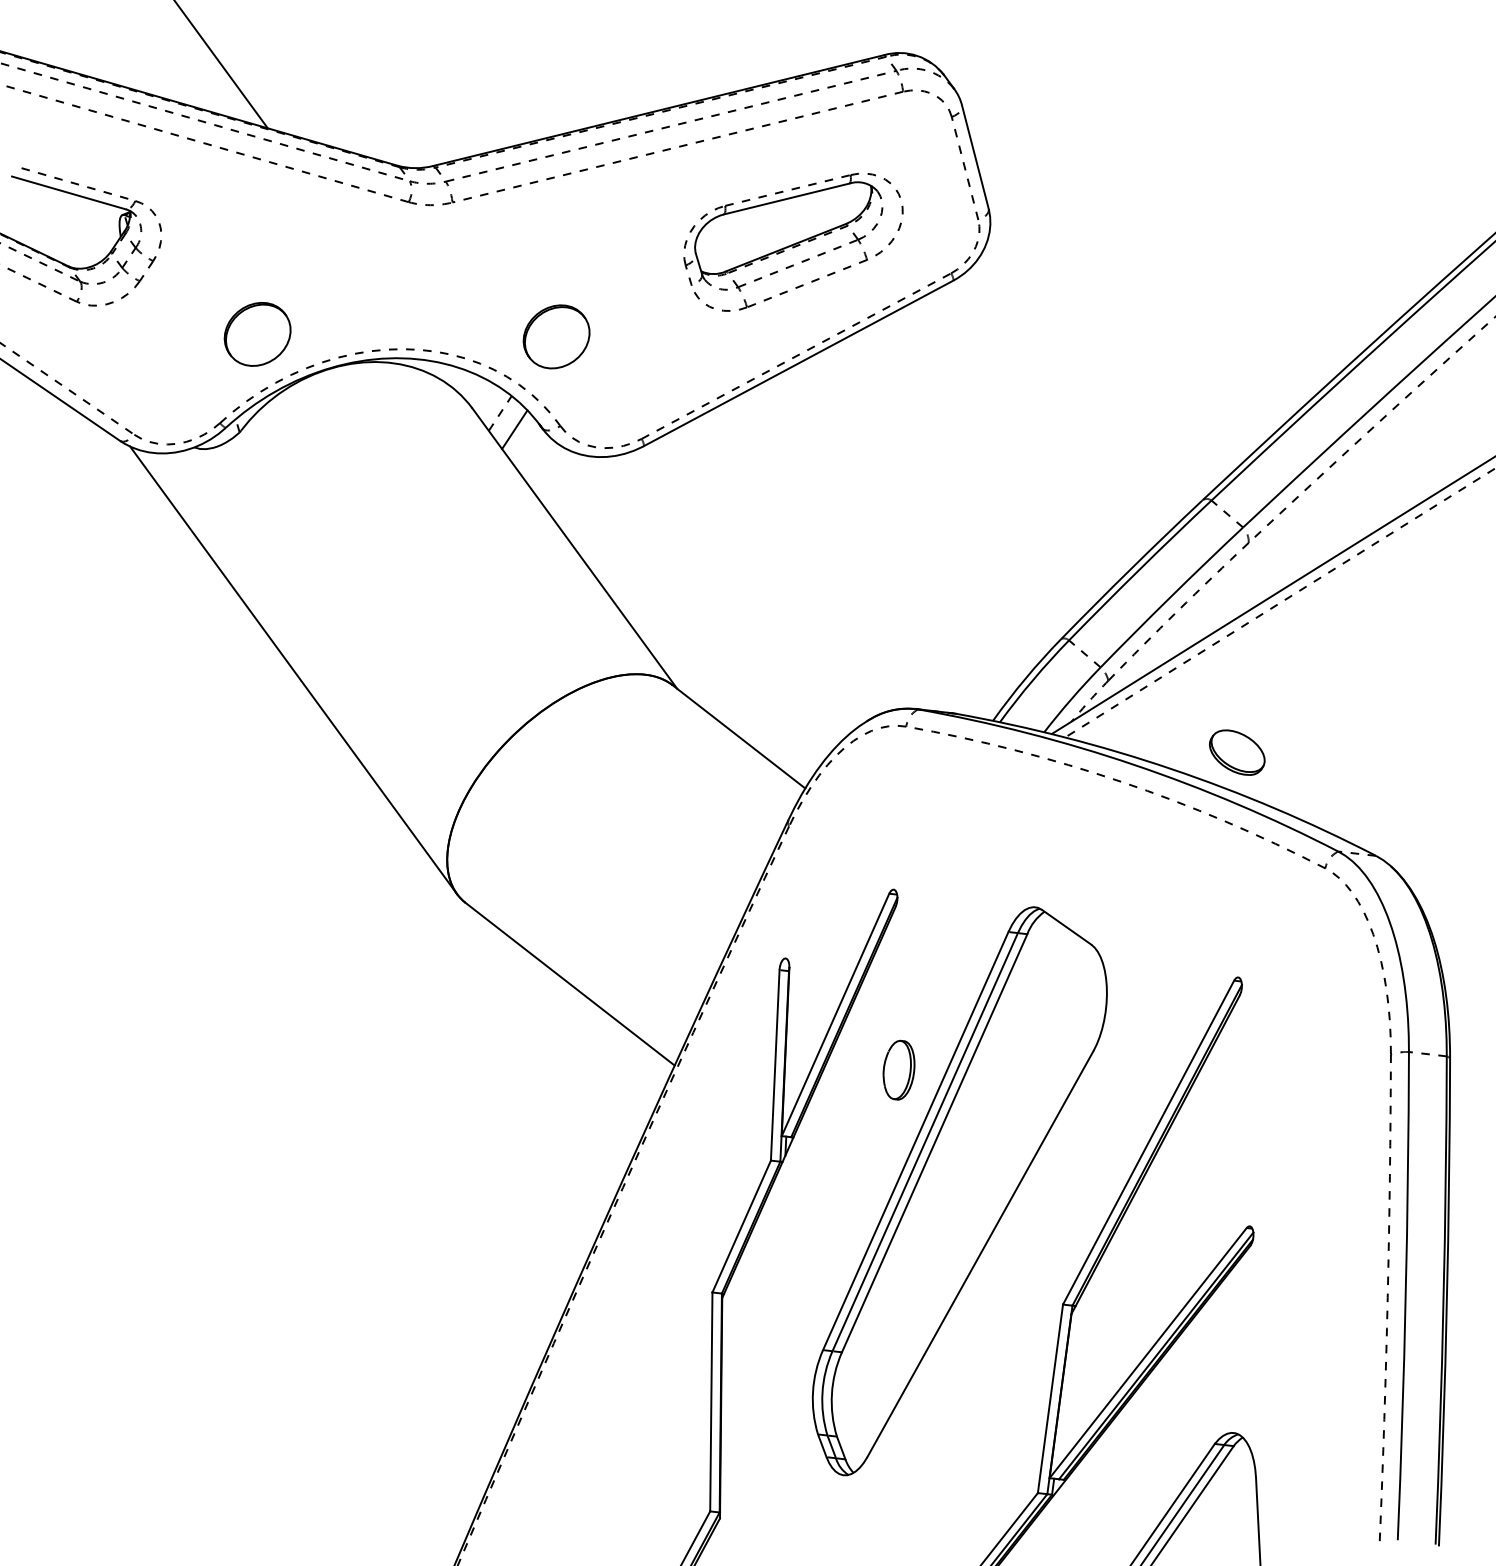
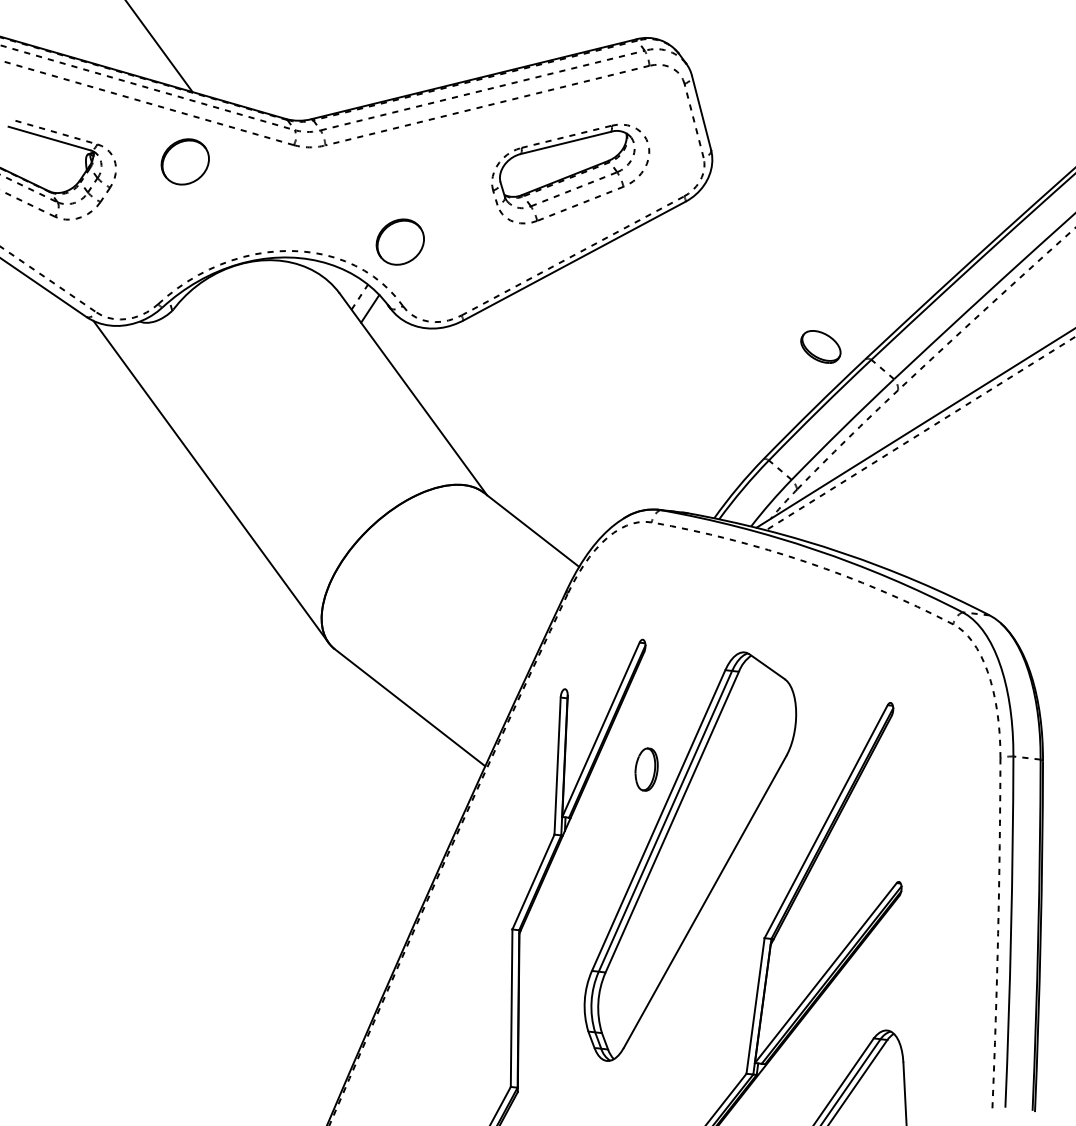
part: (257, 334) -> (185, 161), moved
part: (1237, 752) -> (821, 346), moved

